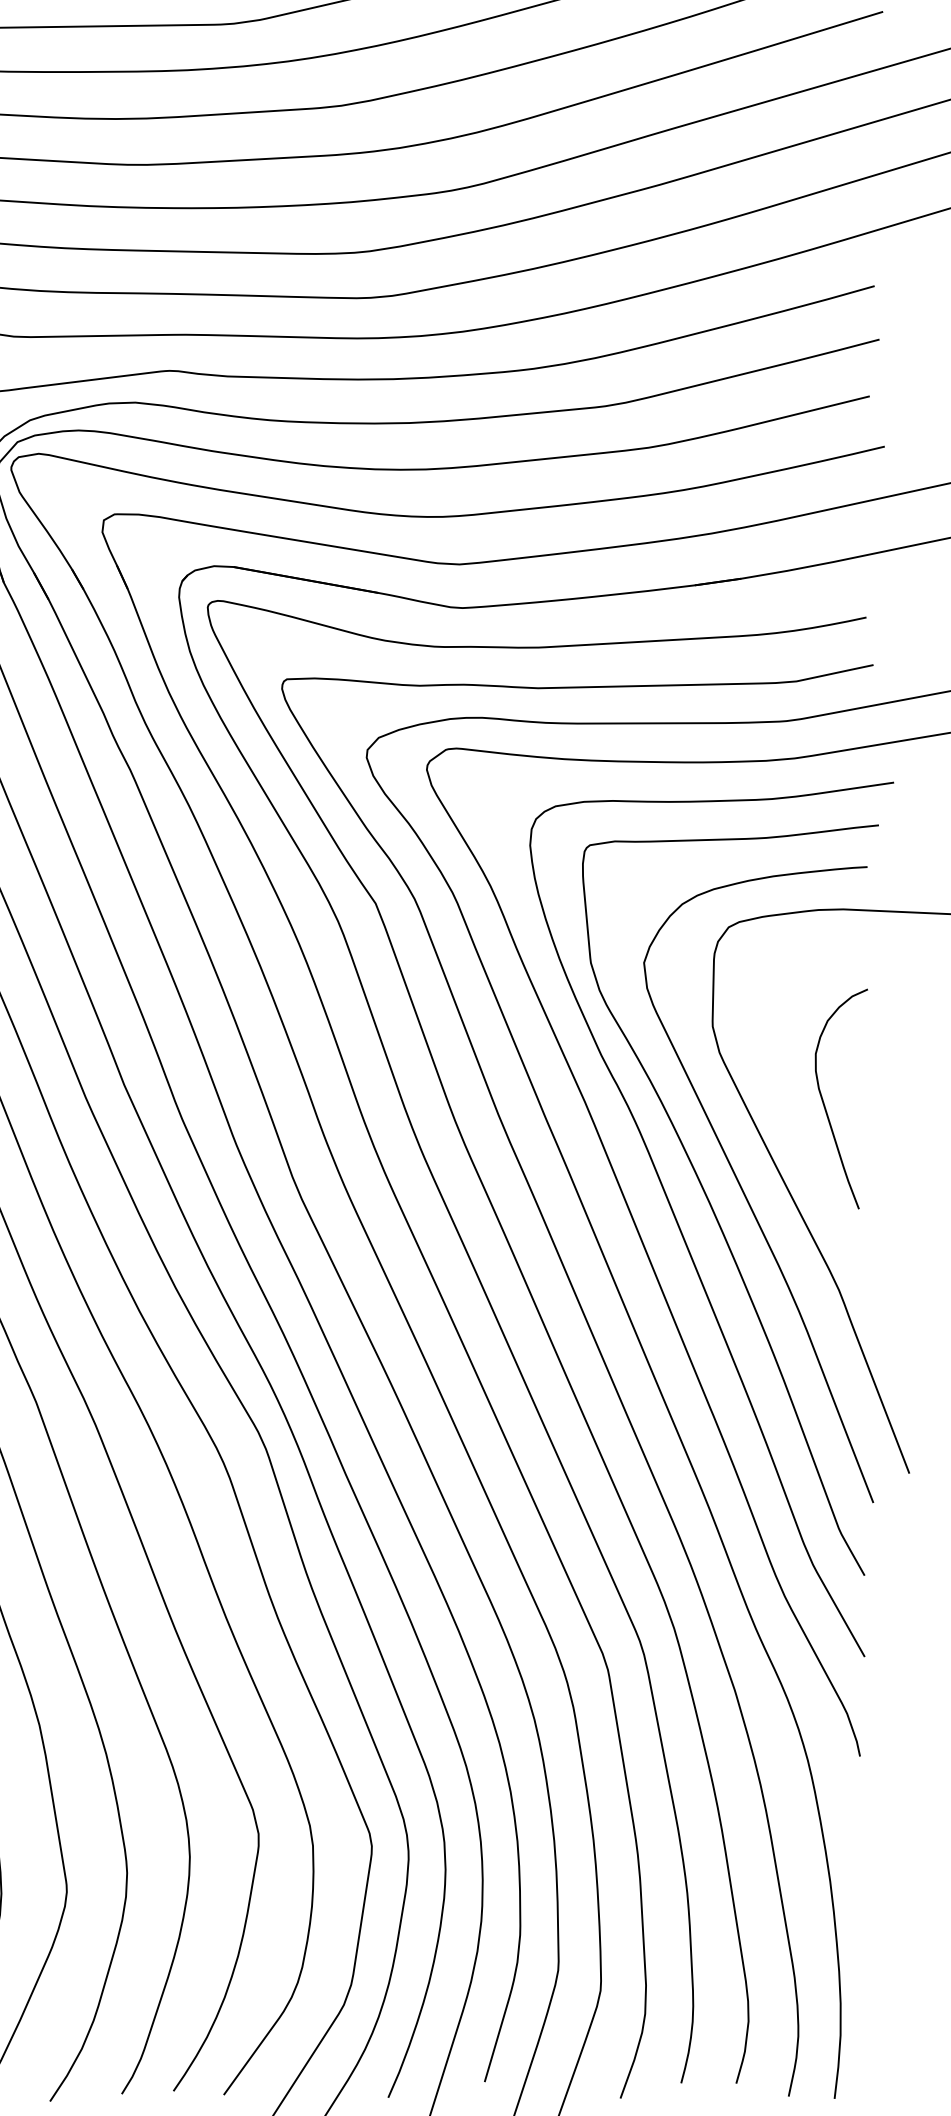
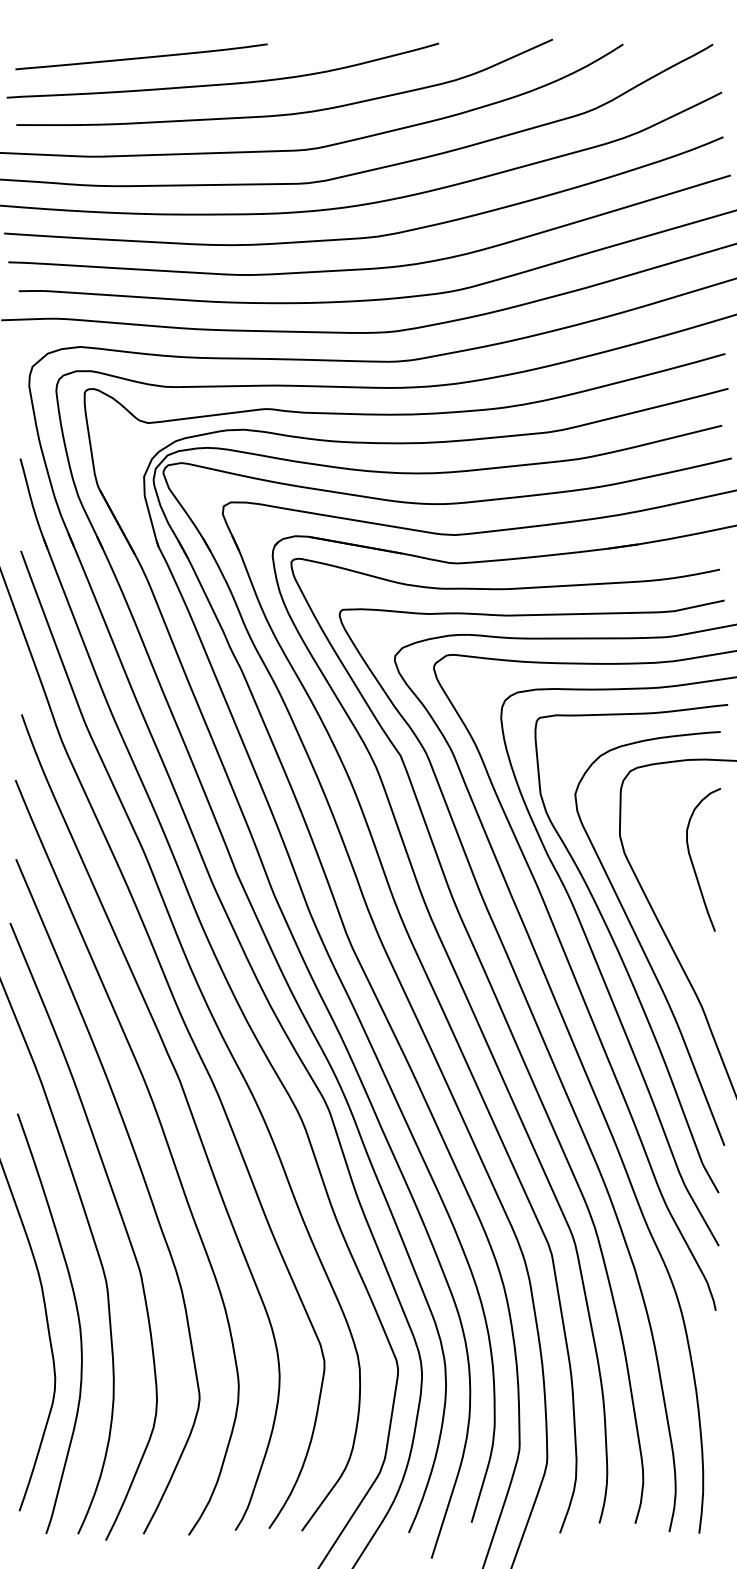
curve: (825, 1104) -> (693, 863), moved

